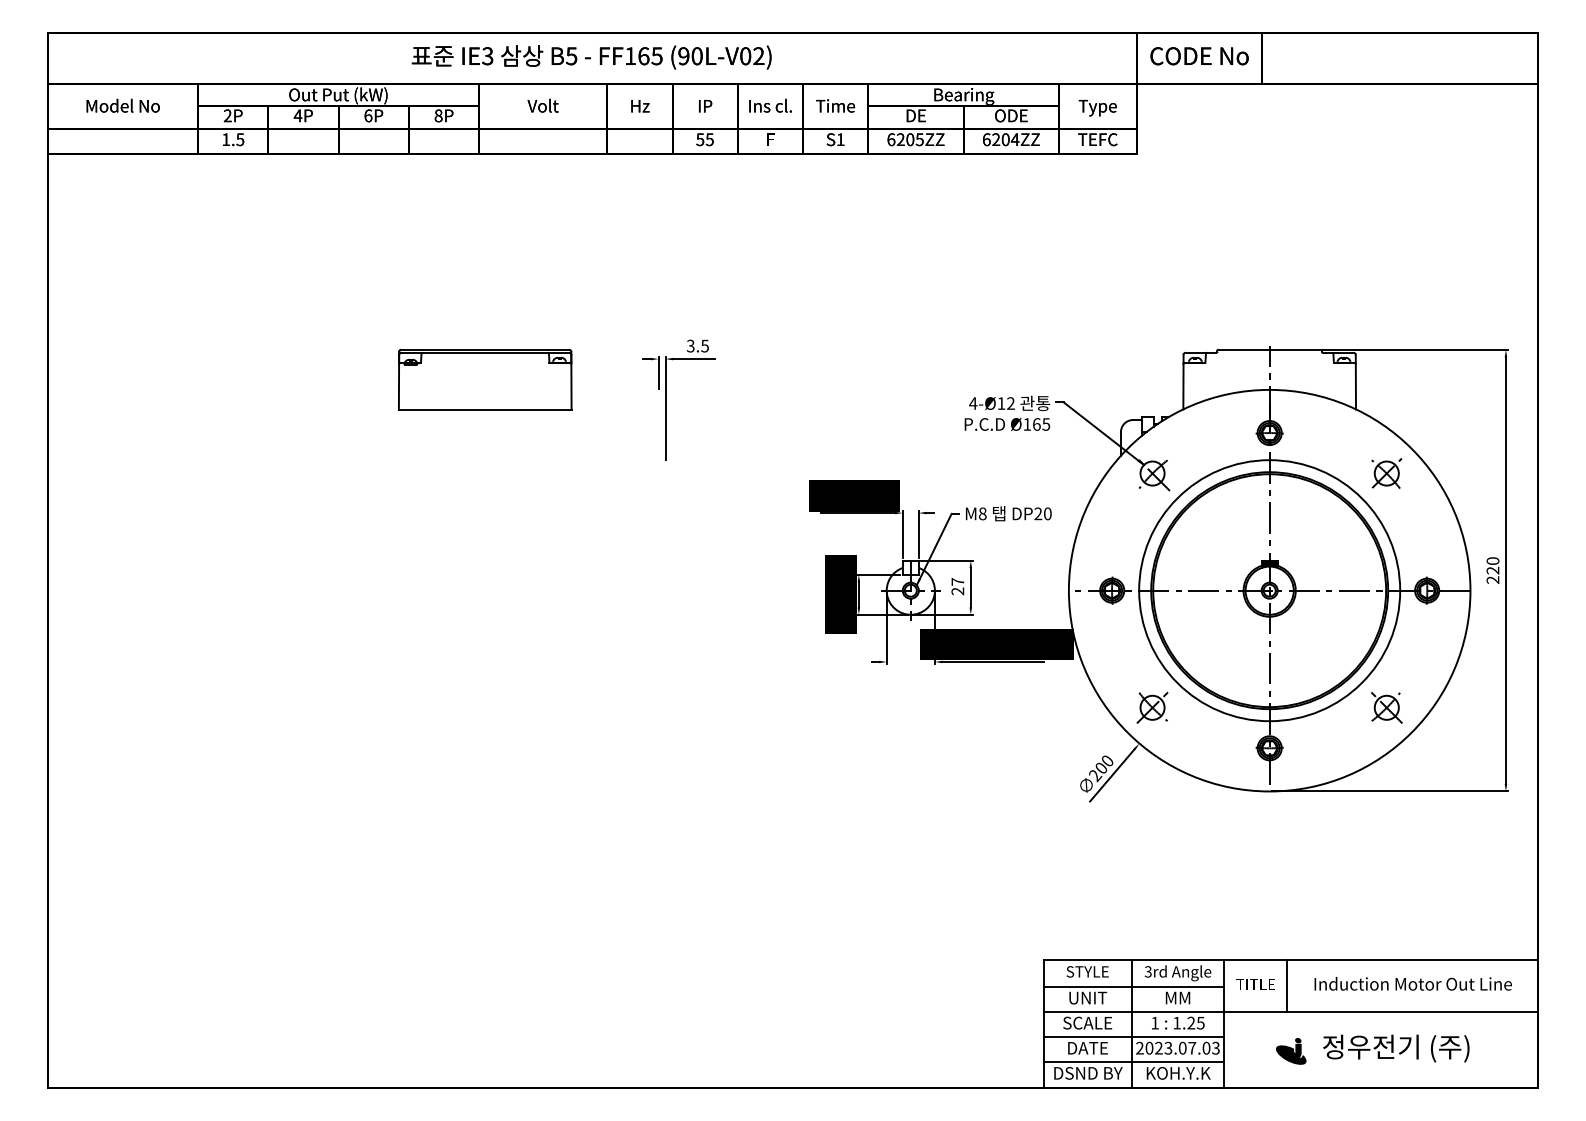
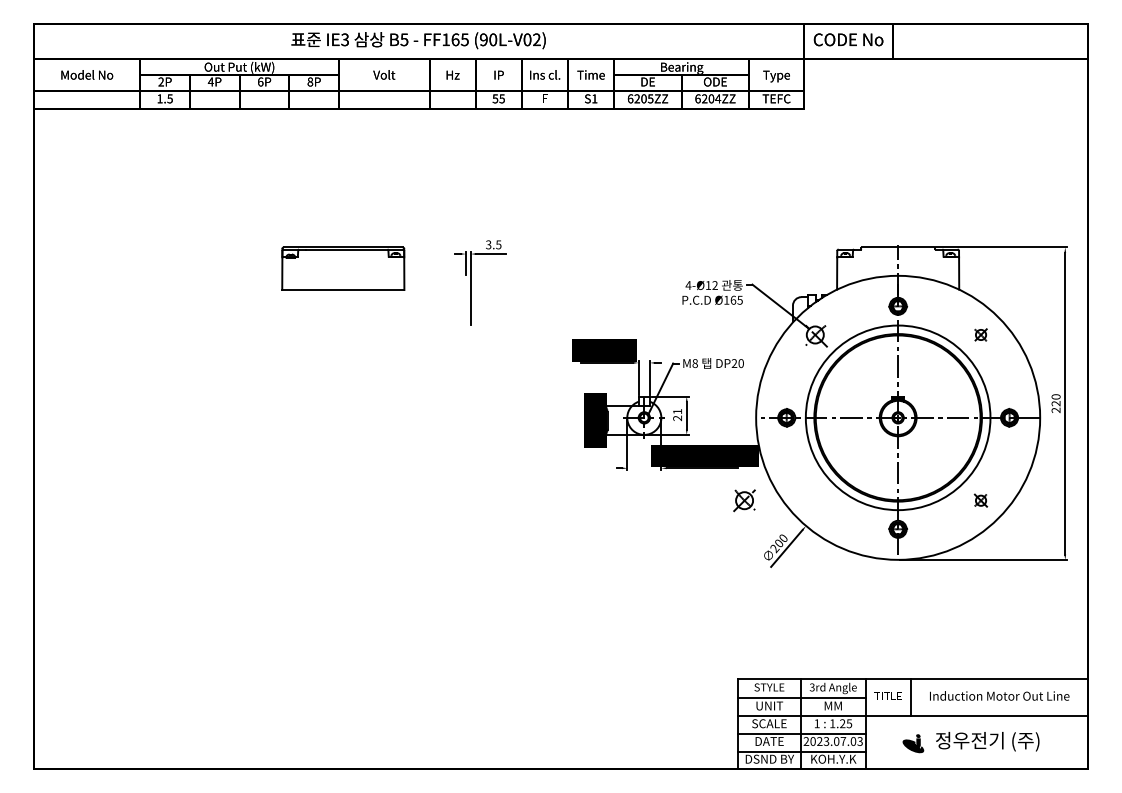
part: (1386, 473) -> (980, 334), size x0.6
text: (957, 581) -> (677, 411), 27 -> 21
part: (1152, 707) -> (744, 500), moved
part: (1386, 707) -> (980, 500), size x0.6

